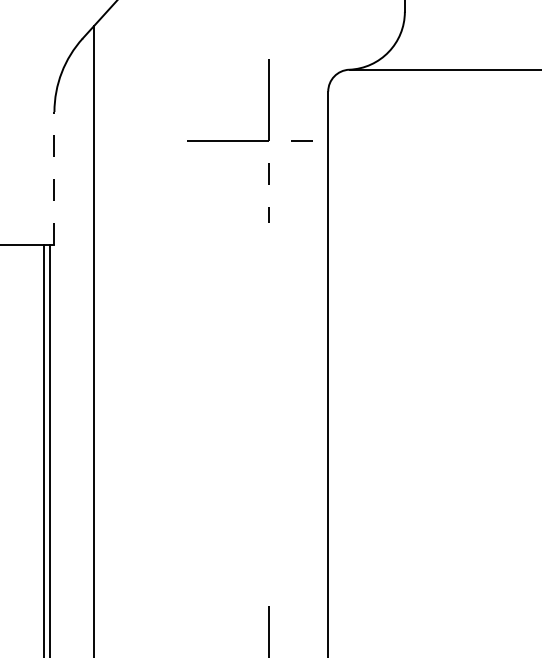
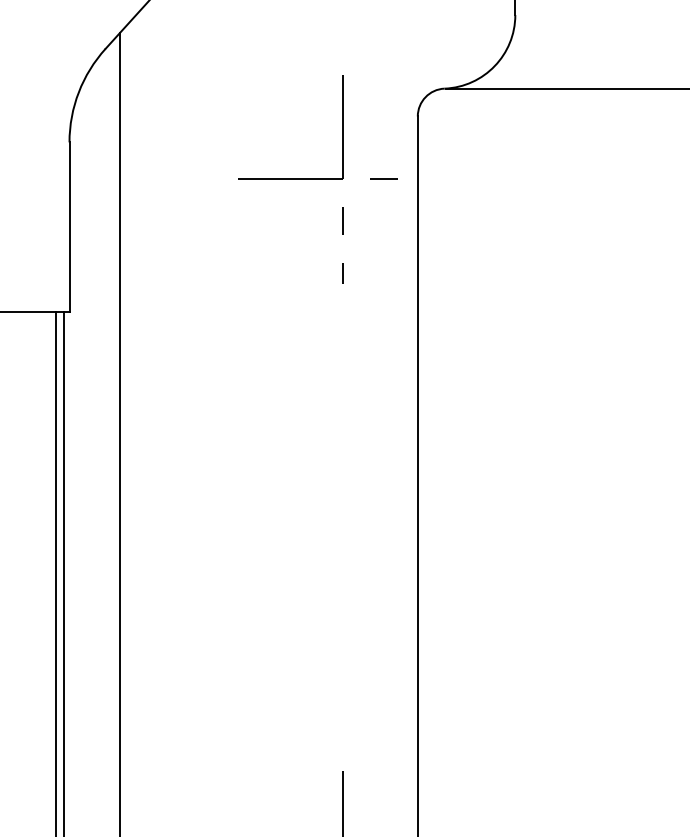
line: (54, 178) -> (69, 227), dashed -> solid

